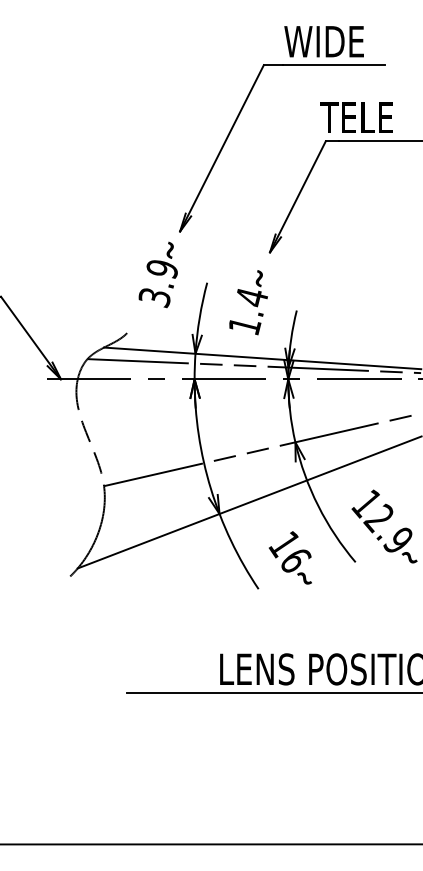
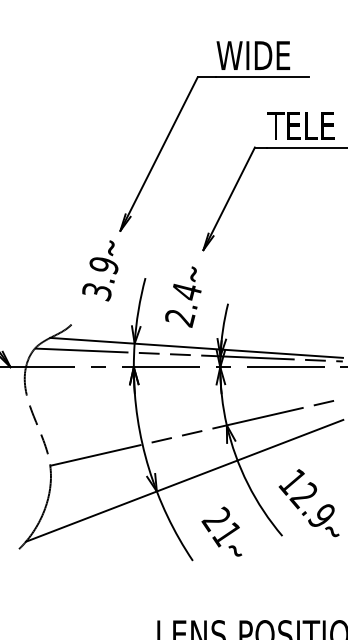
text: (356, 117) -> (300, 125), moved
text: (244, 326) -> (179, 318), 1.4 -> 2.4
text: (289, 552) -> (221, 527), 16 -> 21

